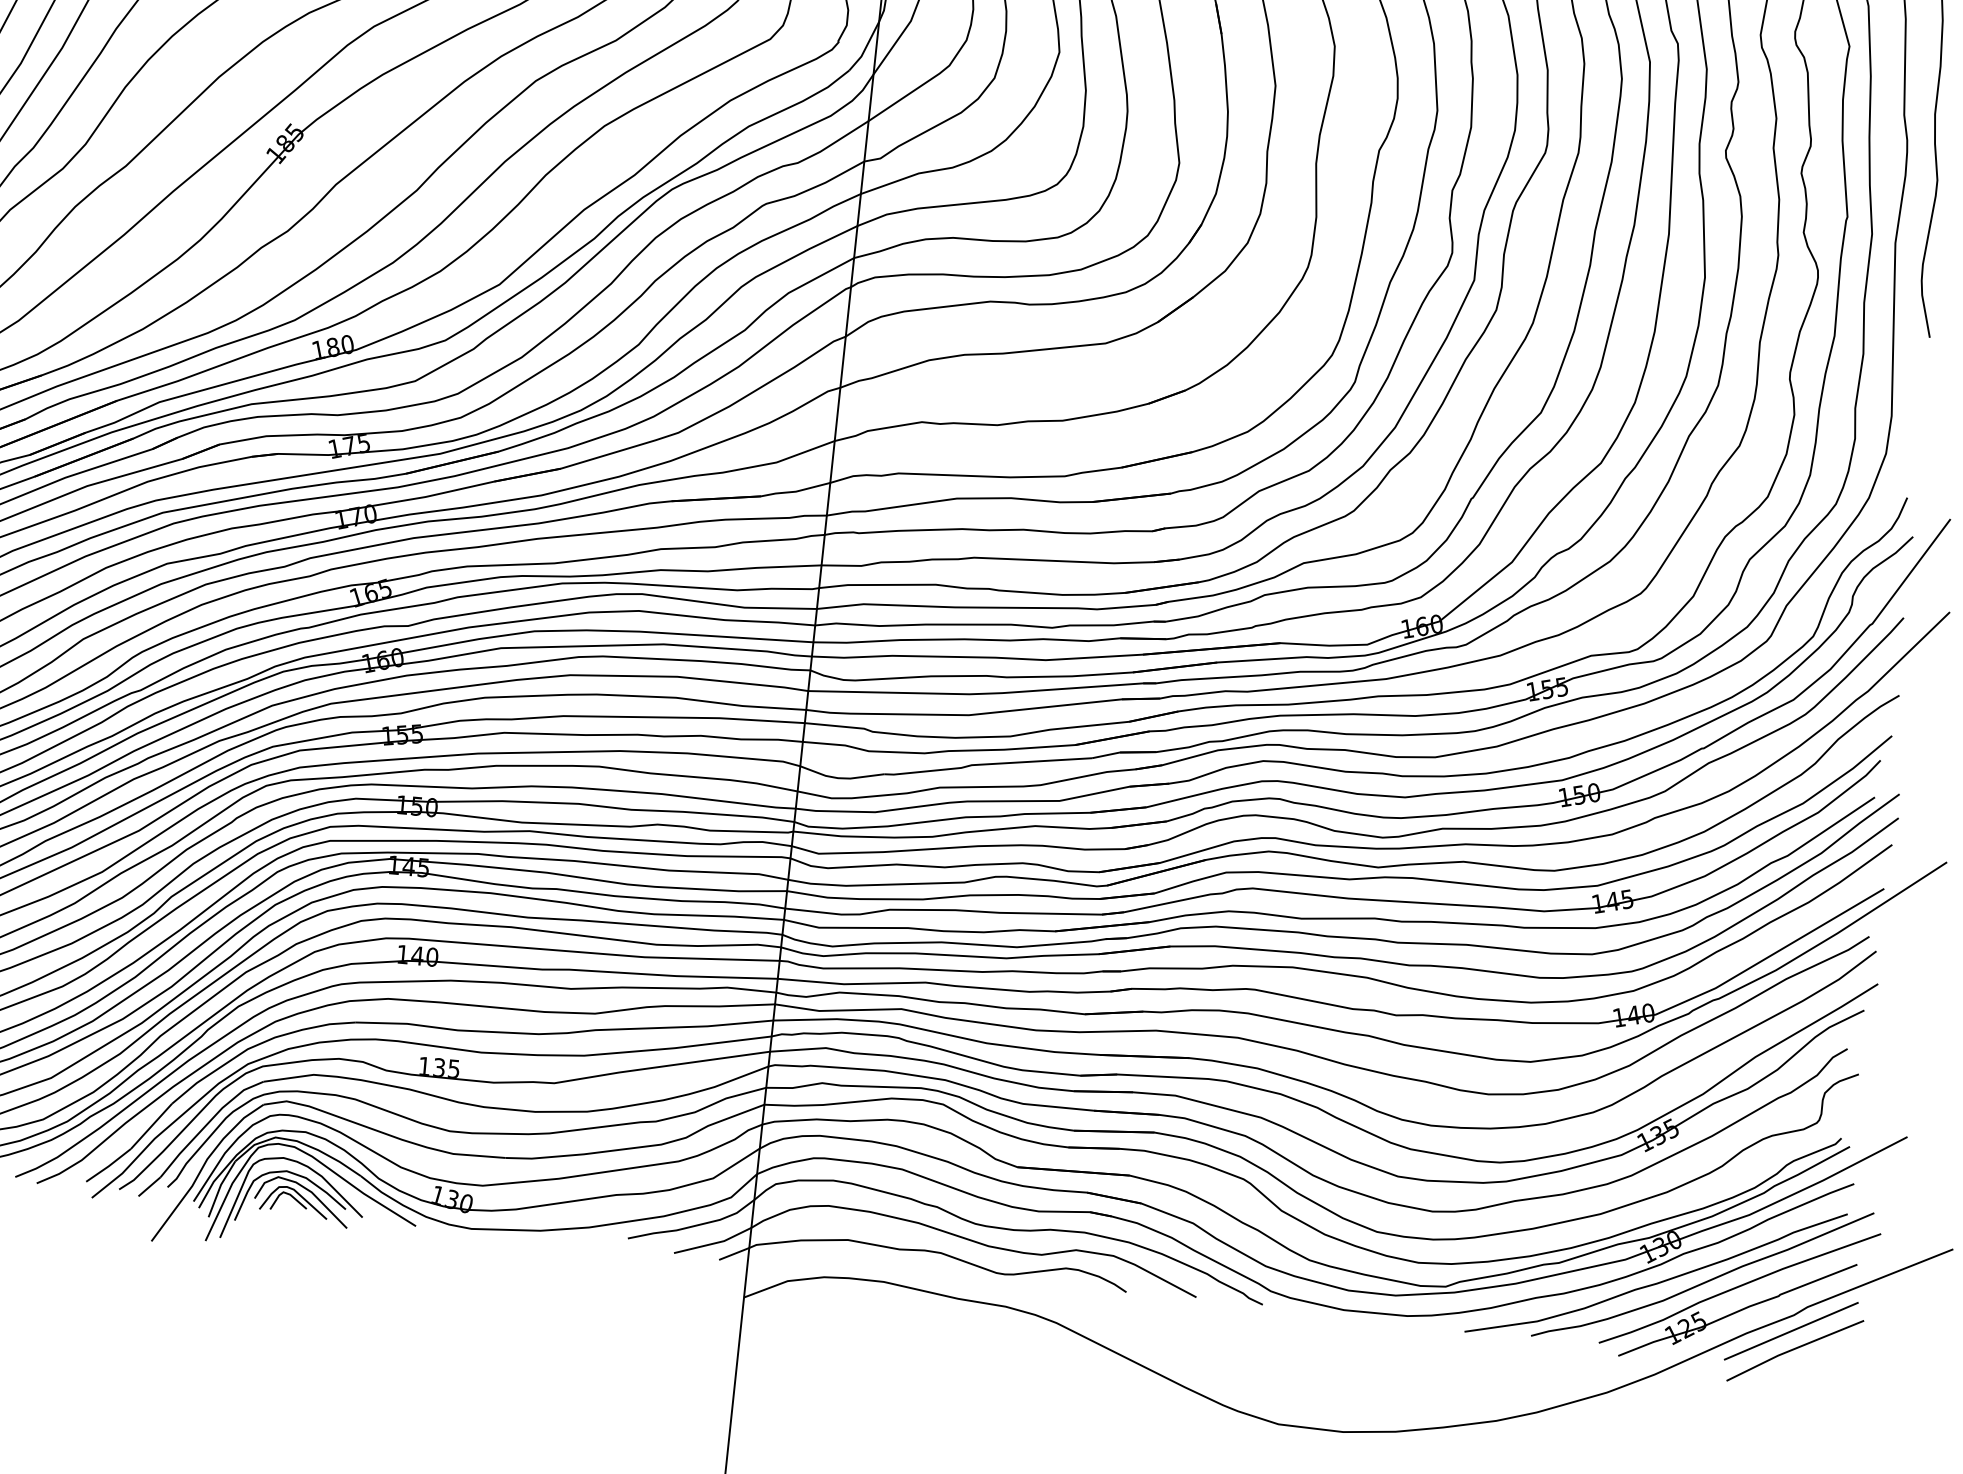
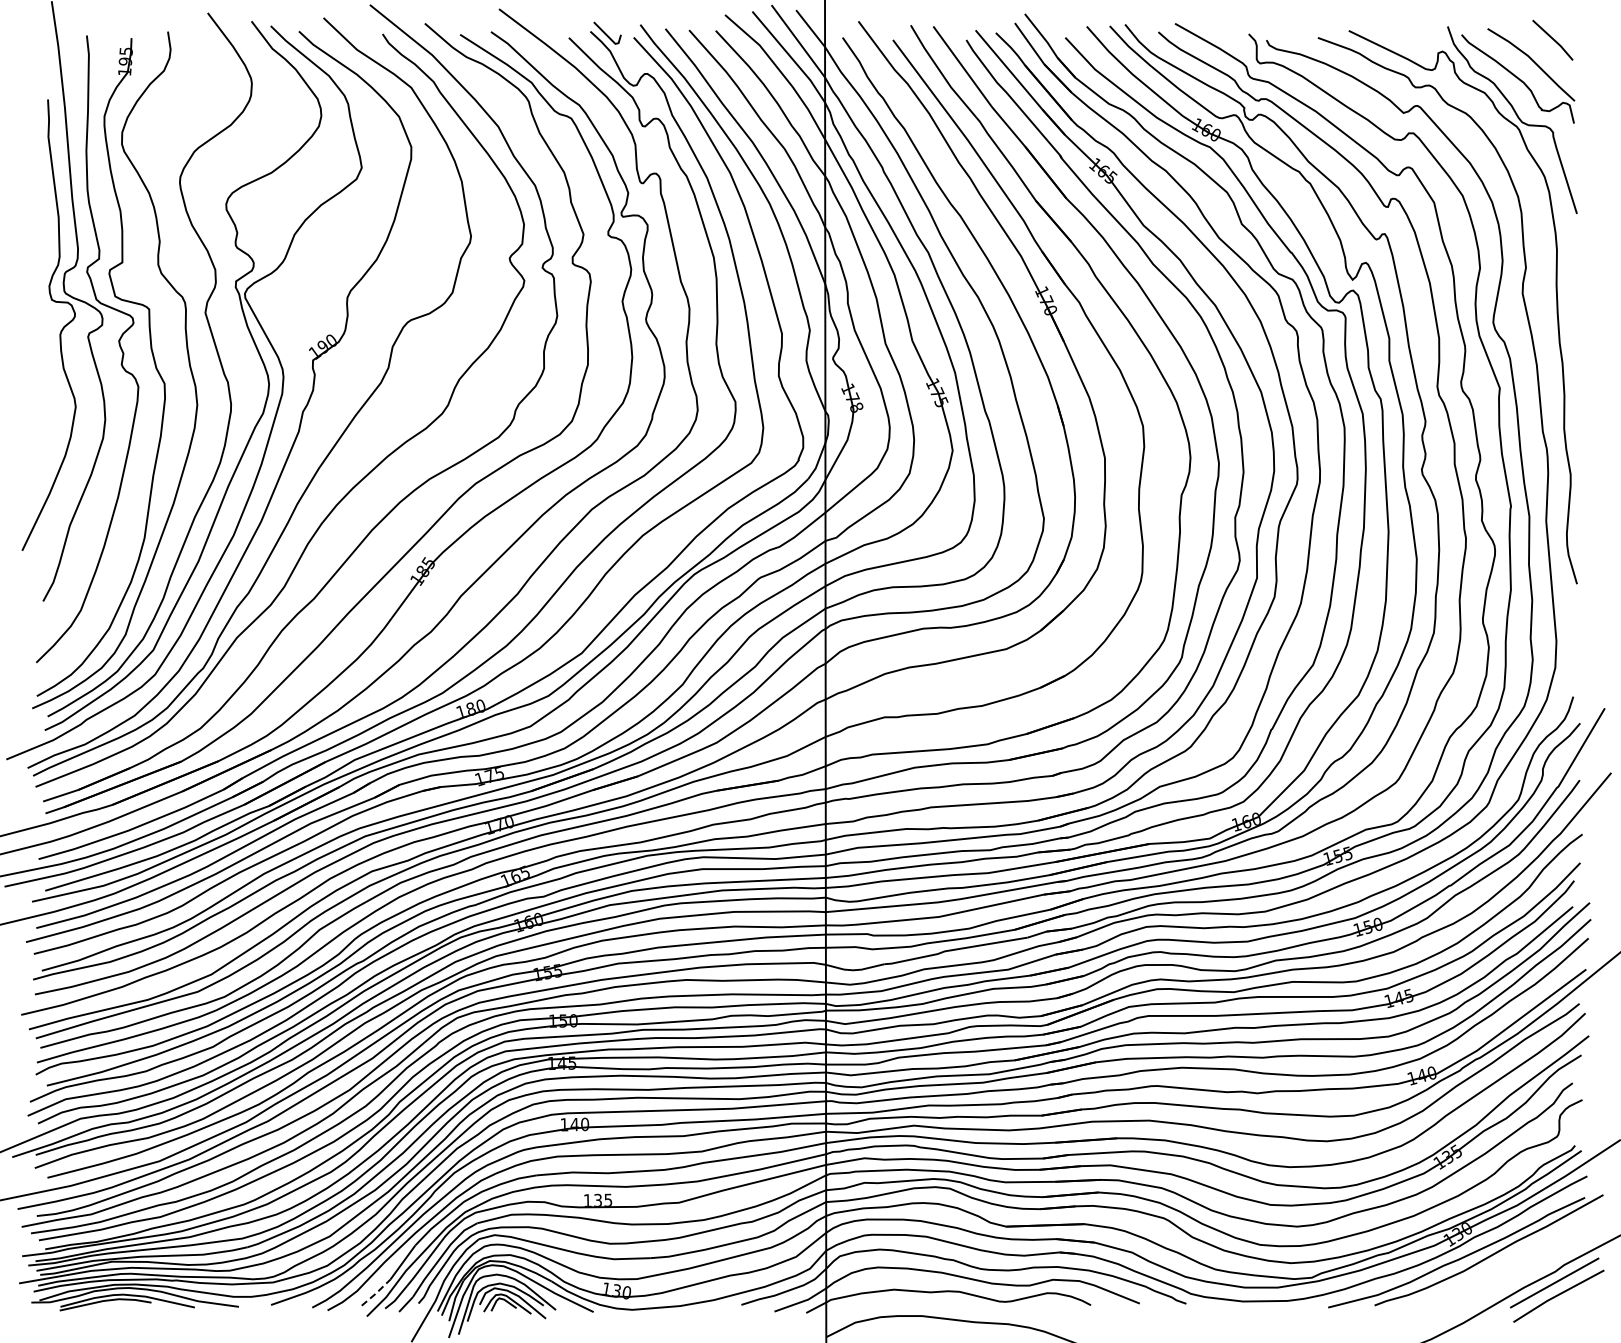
line: (109, 1166) -> (376, 1293), solid -> dashed
part: (1738, 1293) -> (1515, 1260), removed

